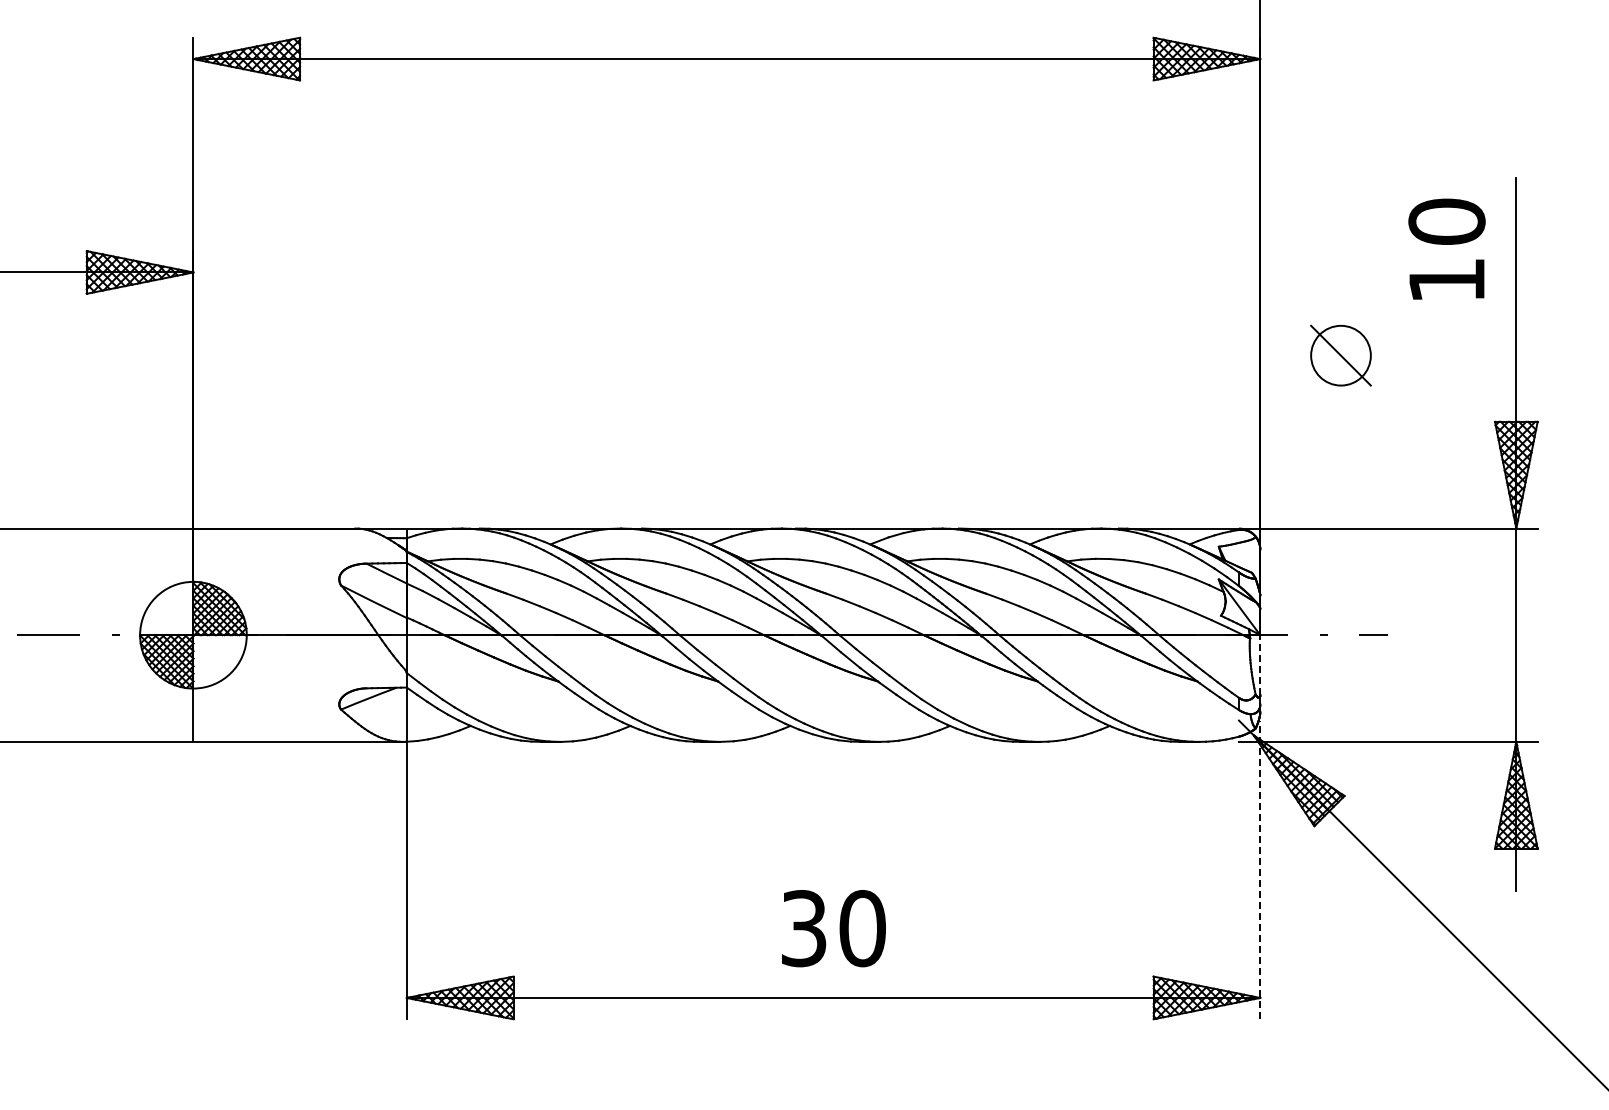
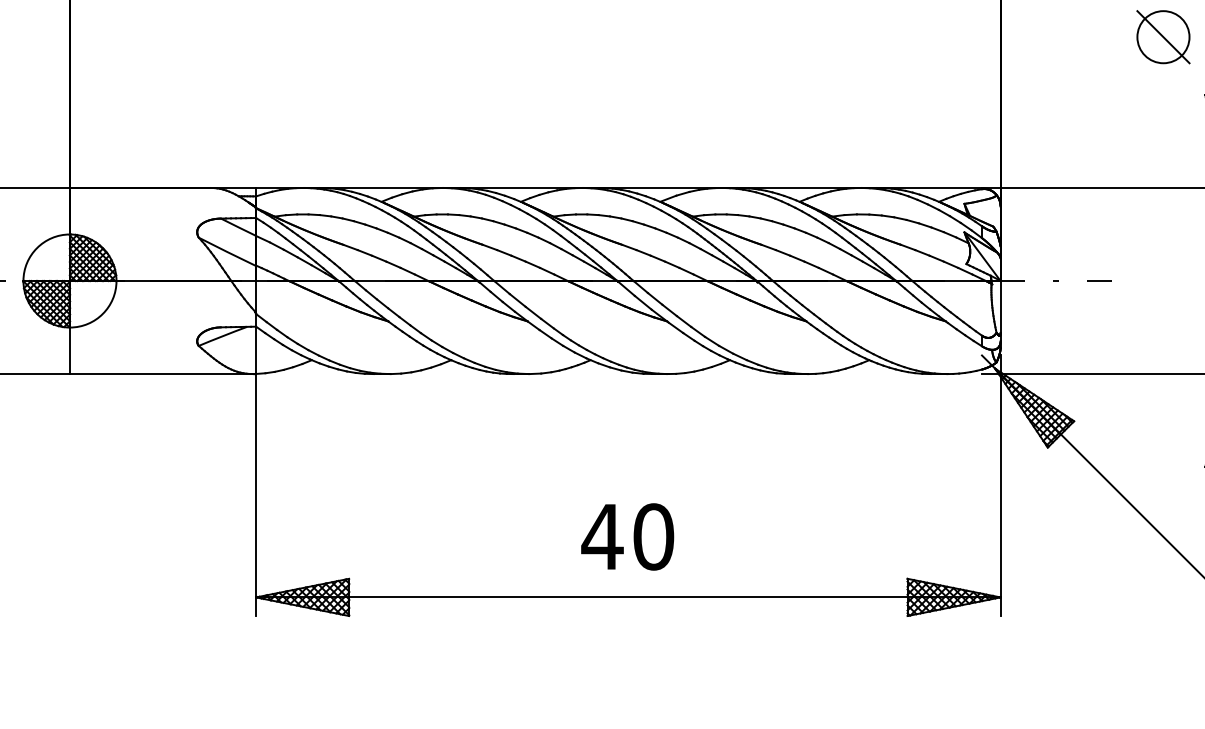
part: (1340, 355) -> (1163, 37), moved
line: (1260, 664) -> (1000, 306), dashed -> solid
line: (1260, 869) -> (1000, 485), dashed -> solid
text: (803, 928) -> (602, 536), 30 -> 40

